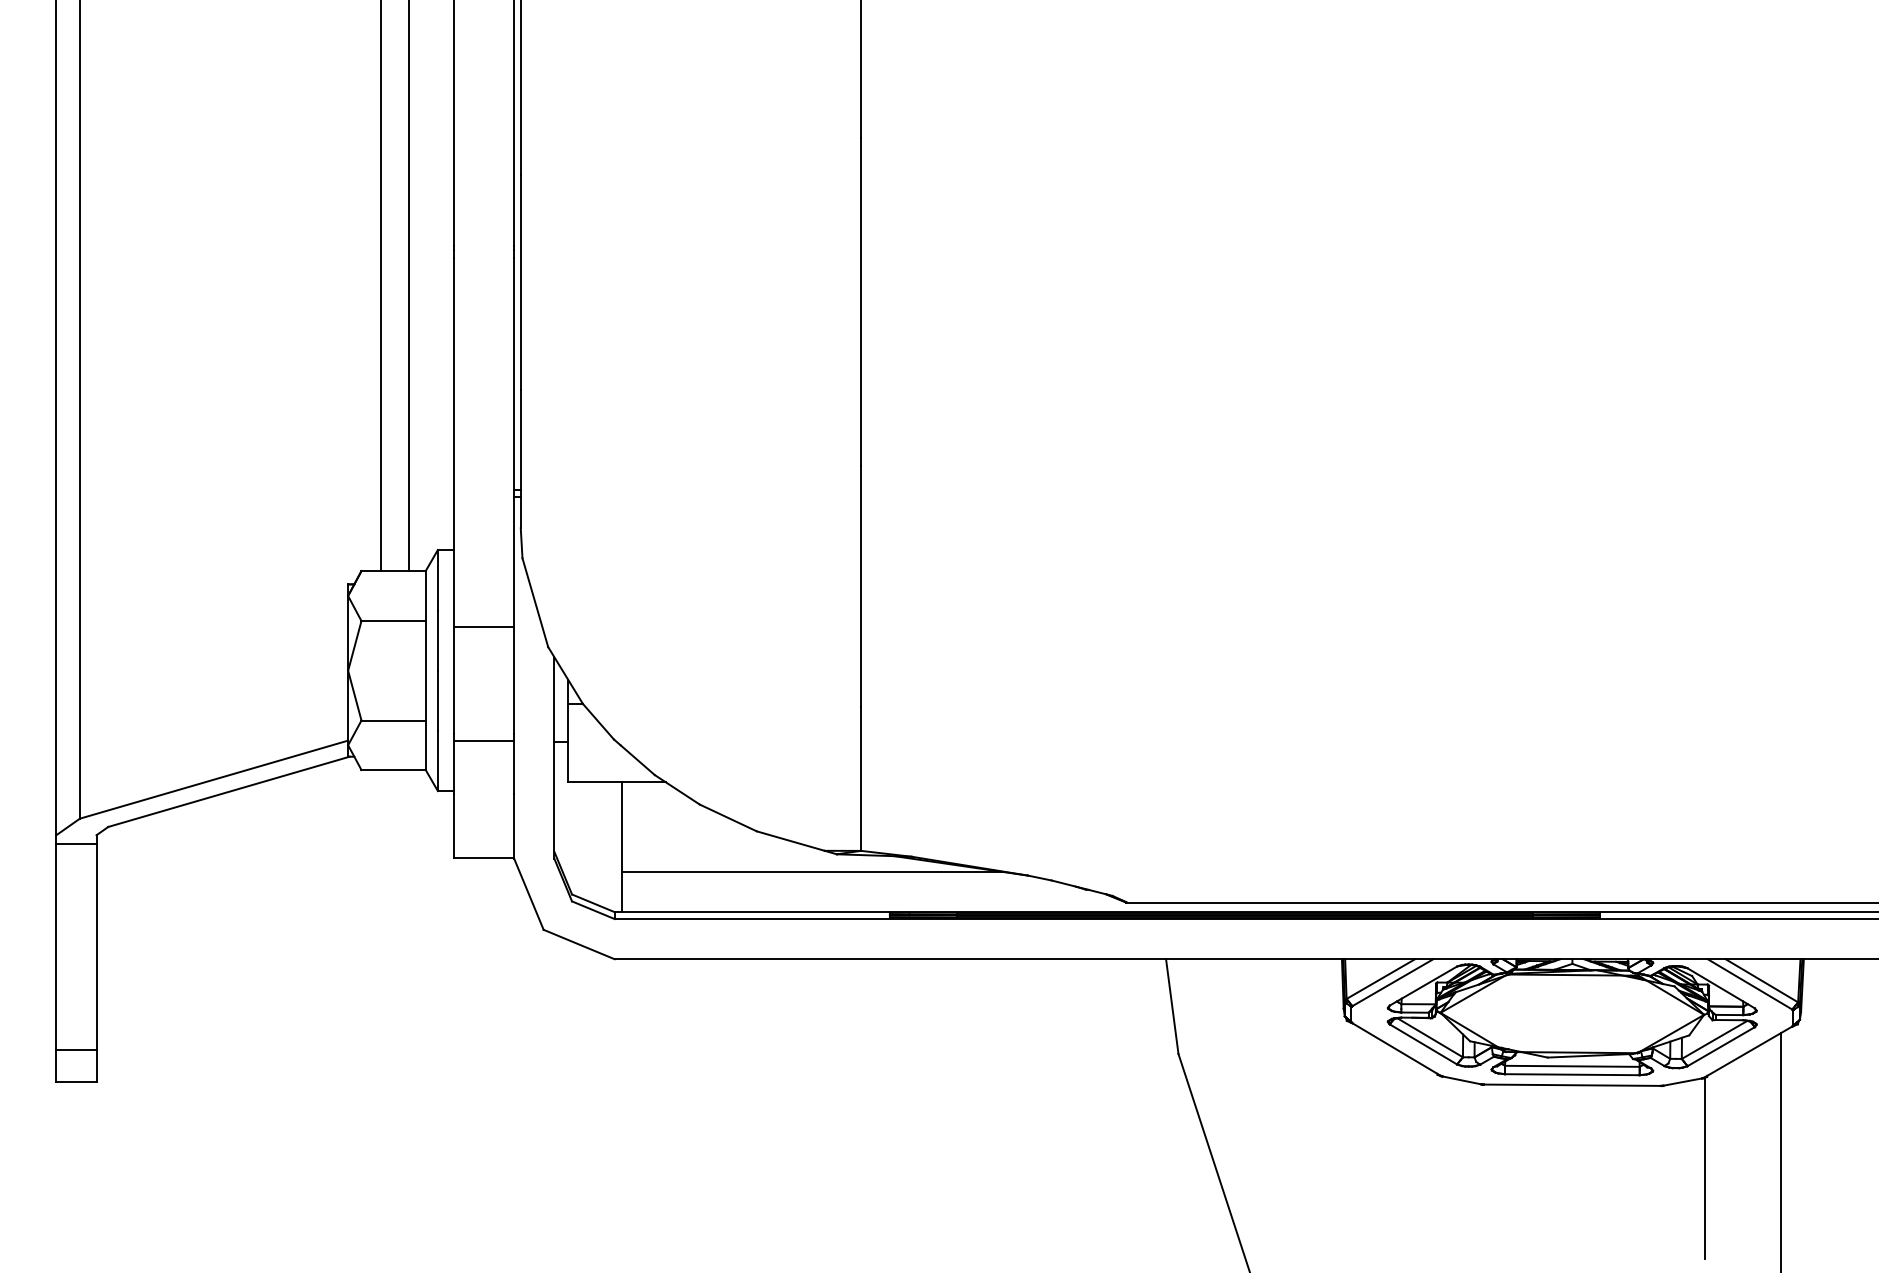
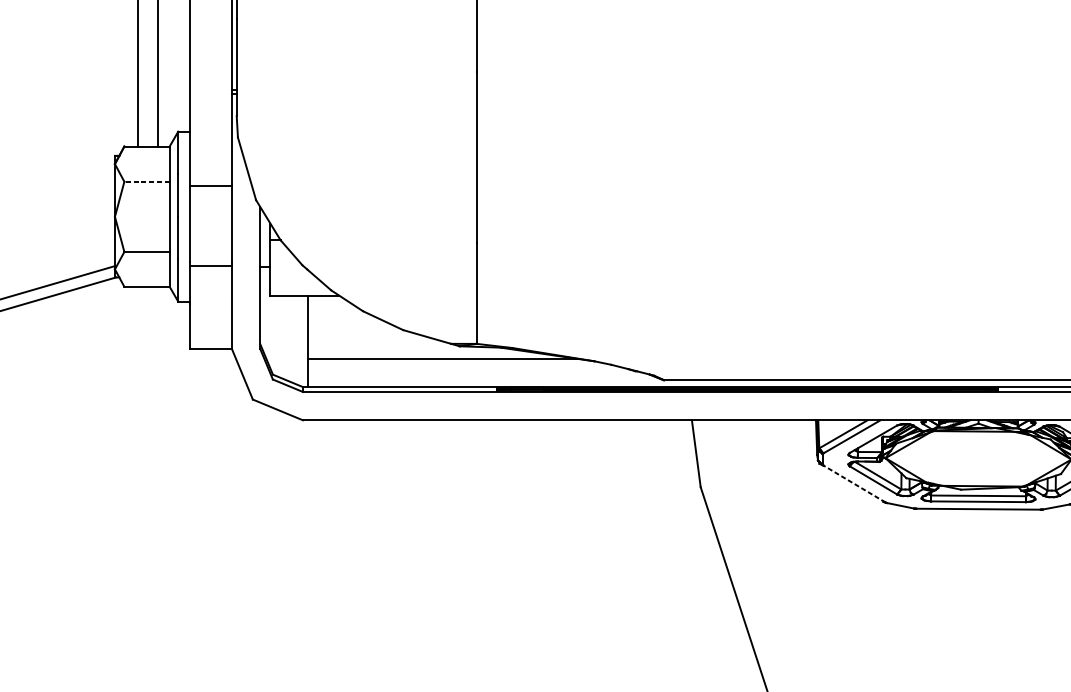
line: (393, 621) -> (146, 182), solid -> dashed
line: (1396, 1049) -> (854, 483), solid -> dashed

